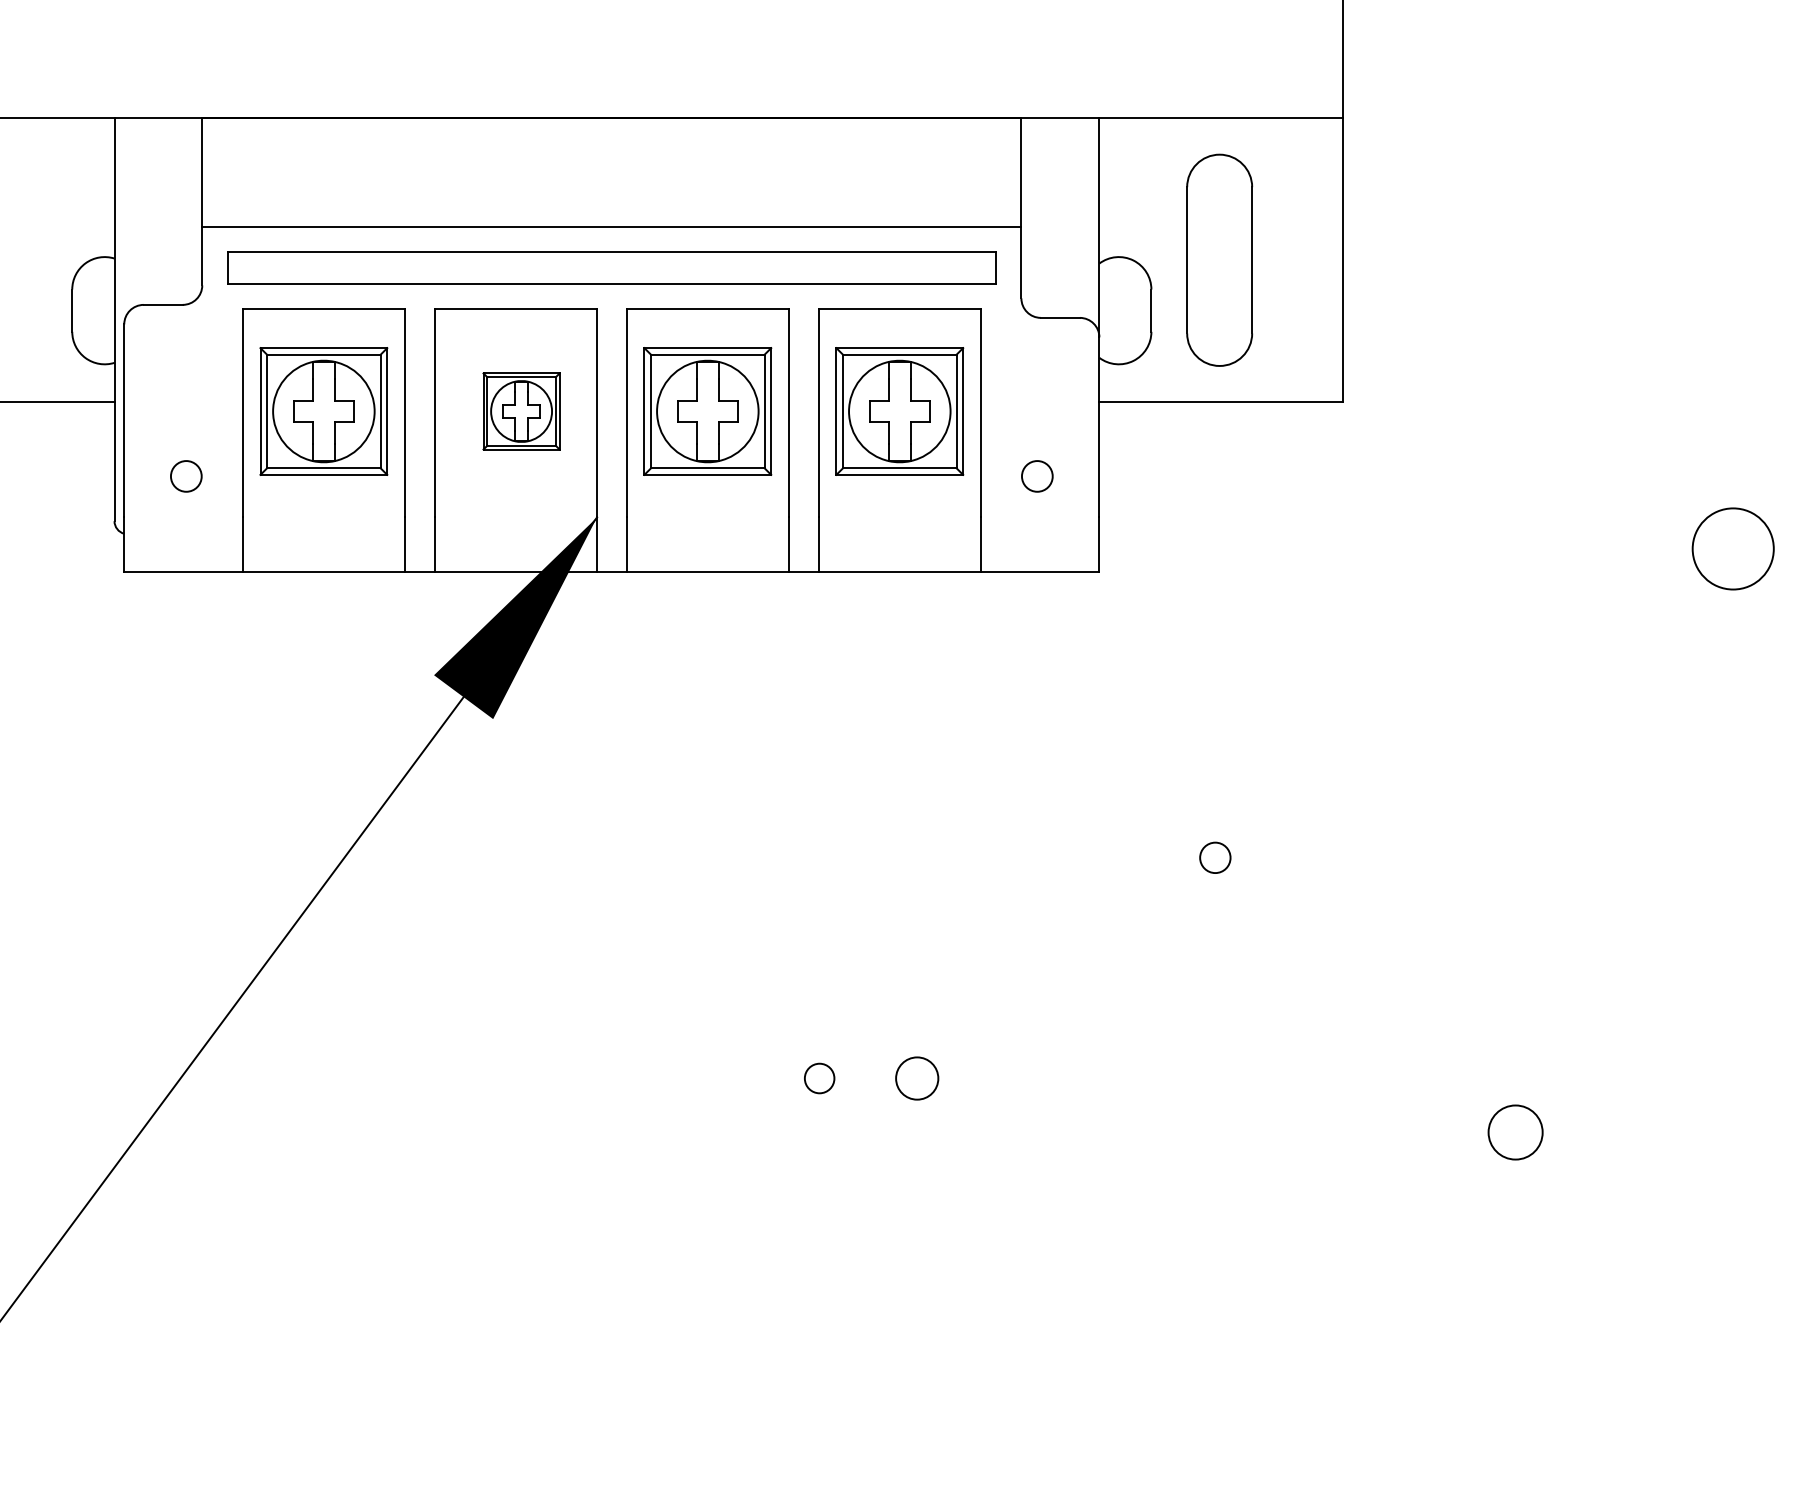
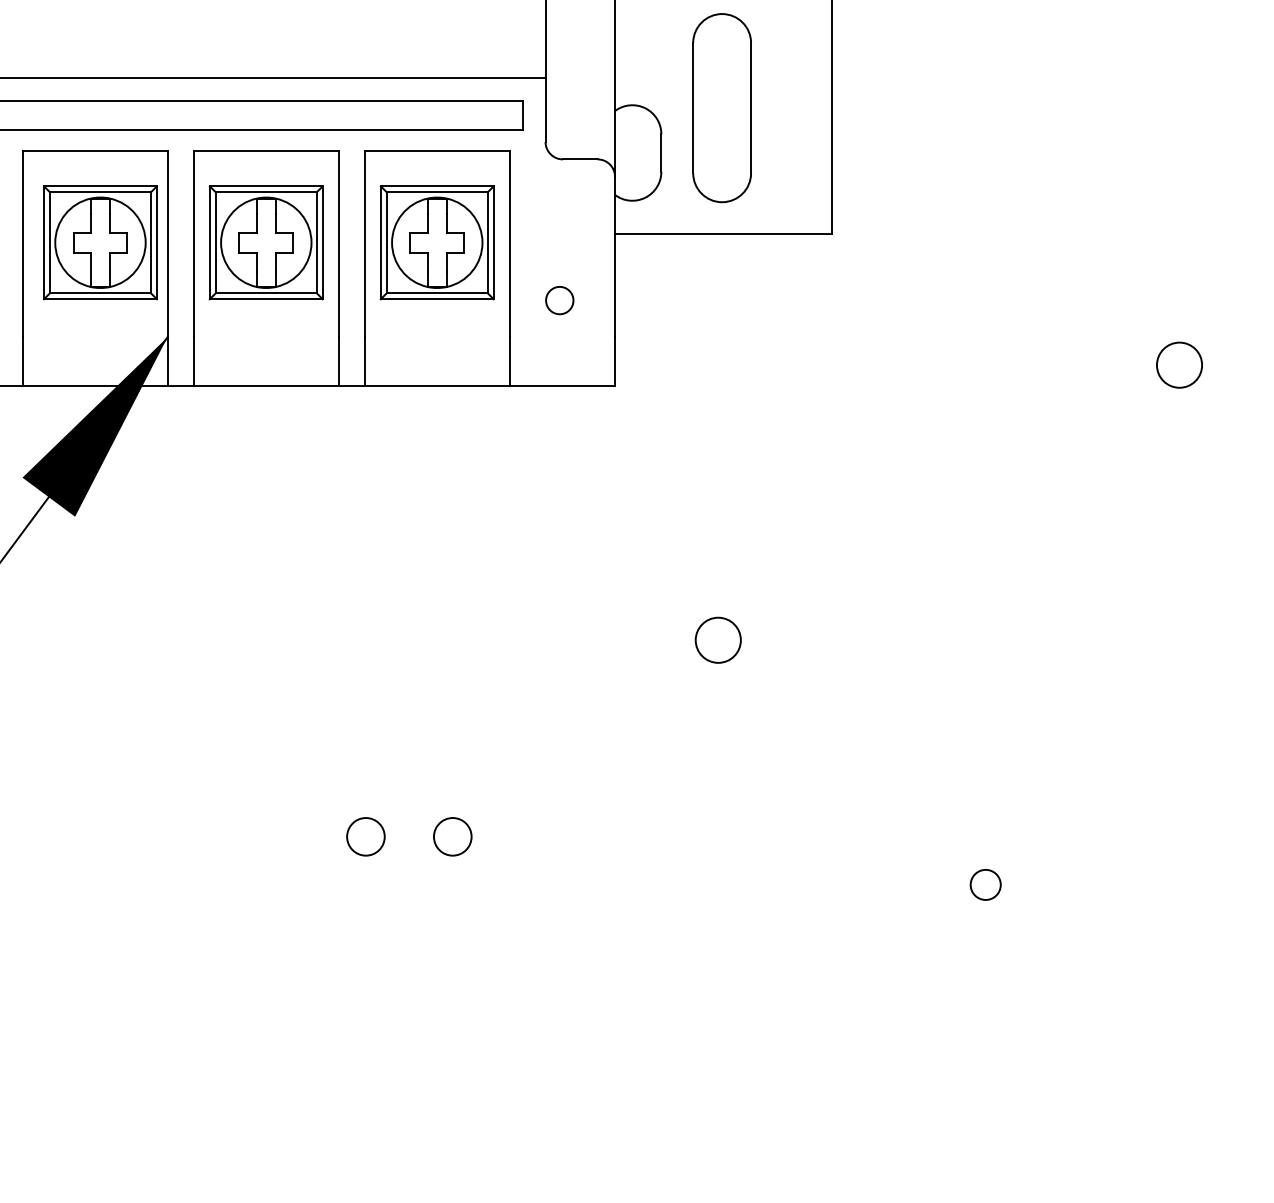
part: (521, 411) -> (100, 242), size x1.67
circle: (1732, 548) -> (1178, 364), size x0.62
circle: (1215, 857) -> (718, 639), size x1.67
circle: (819, 1078) -> (365, 836), size x1.43
circle: (1515, 1132) -> (985, 884), size x0.62

